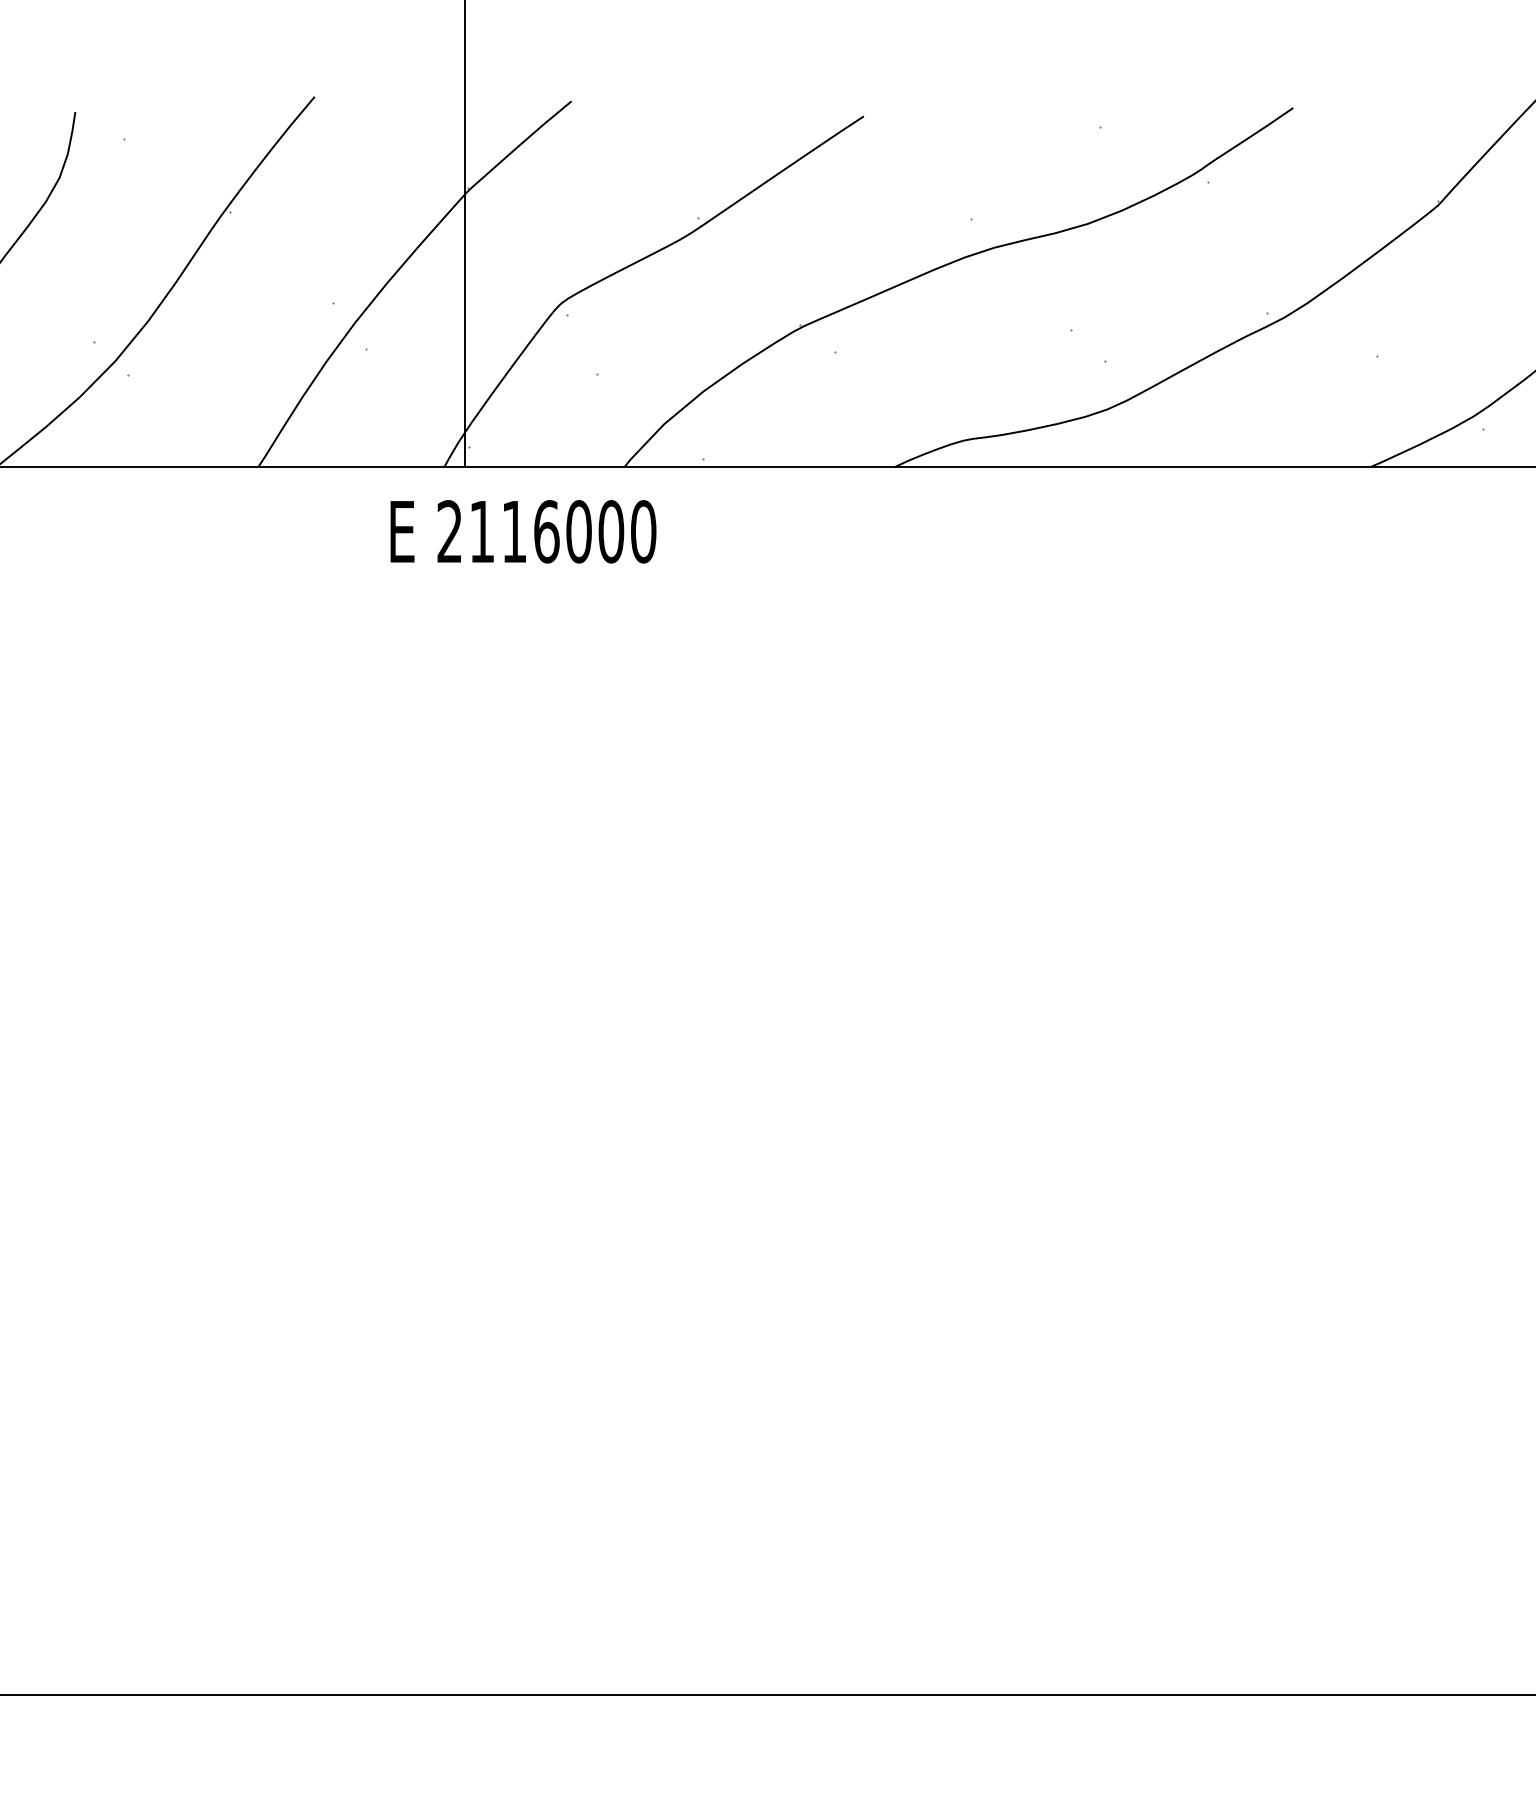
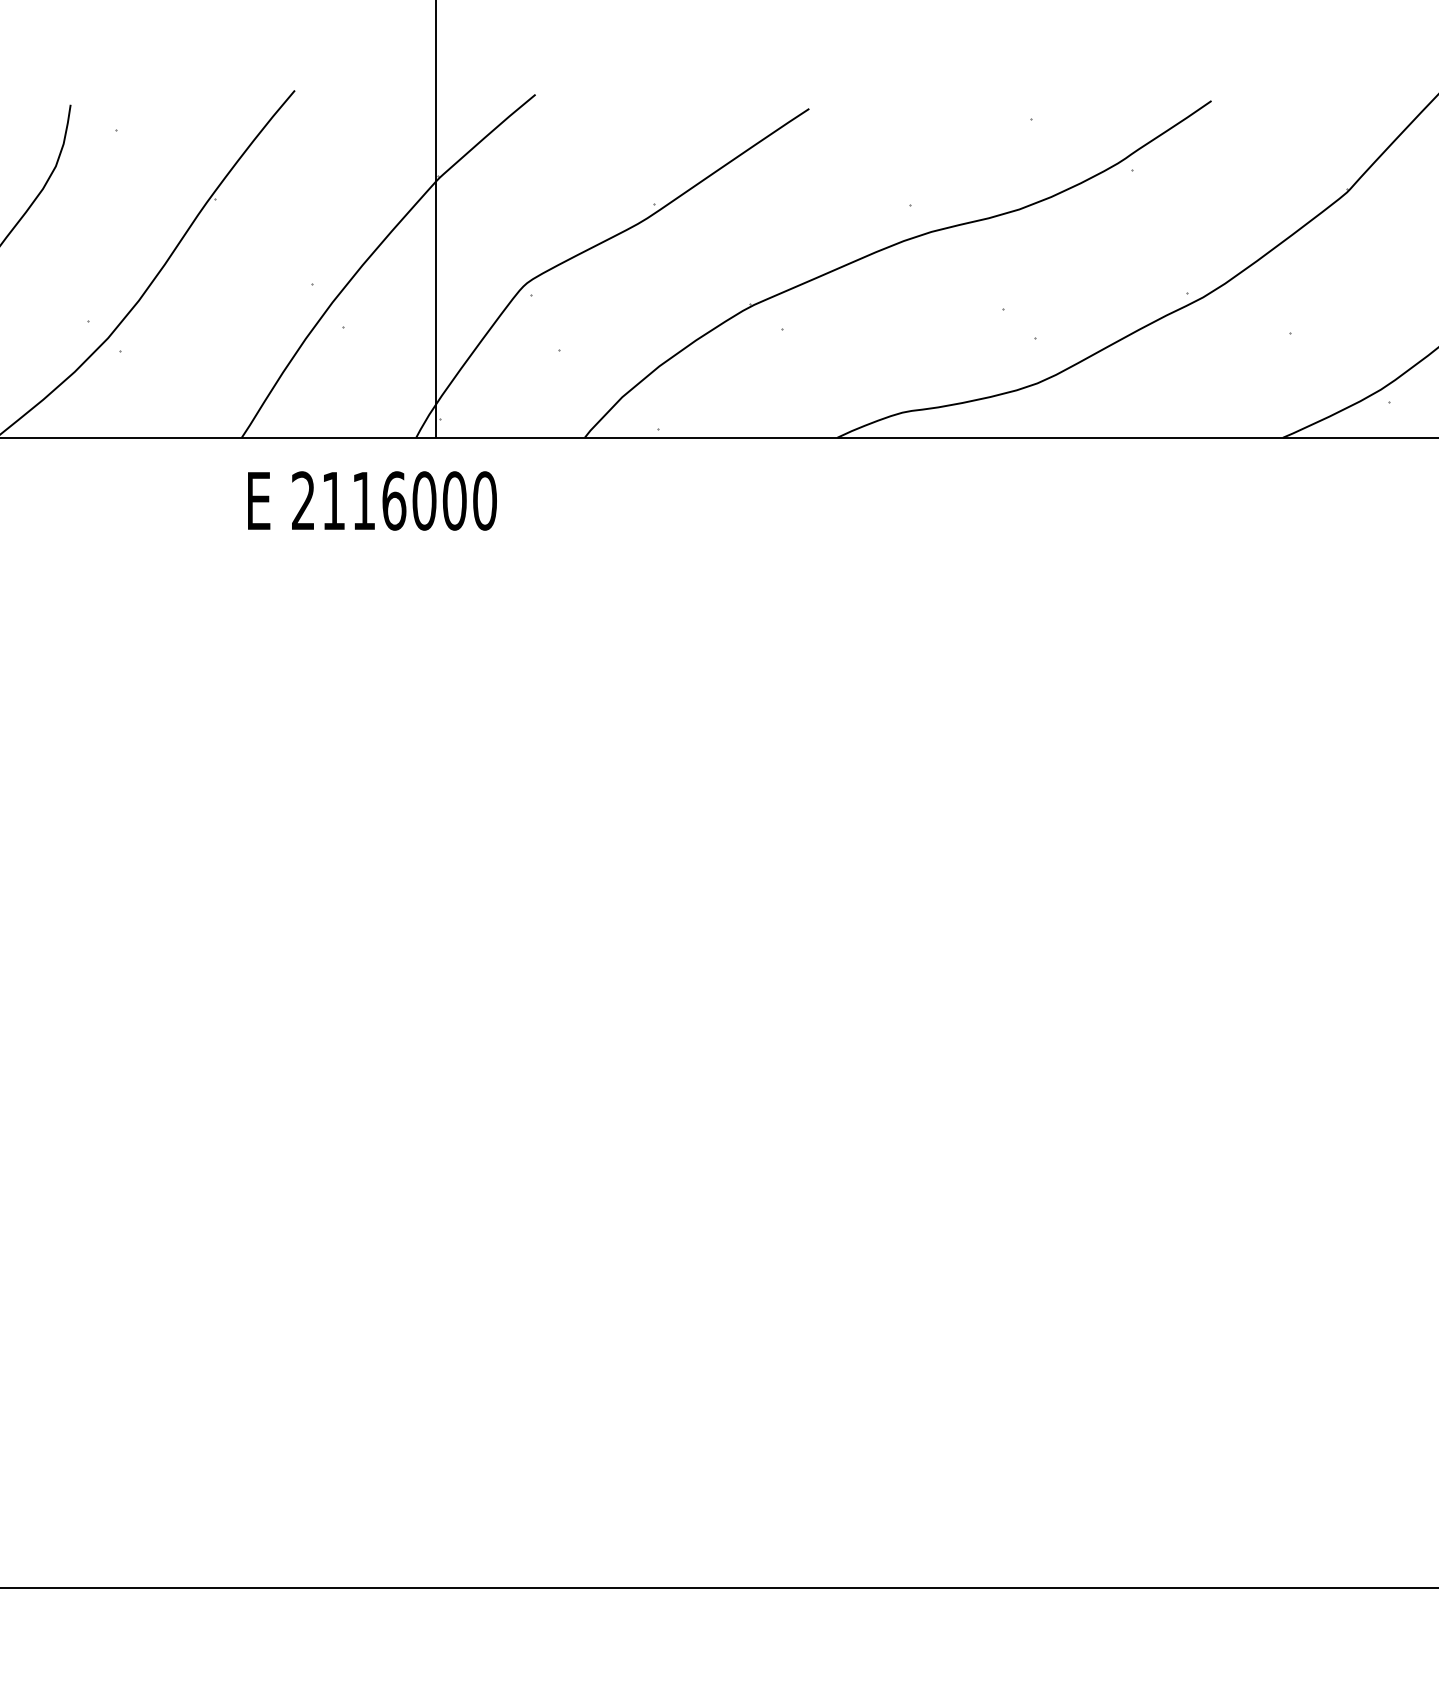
text: (523, 531) -> (372, 500), moved

